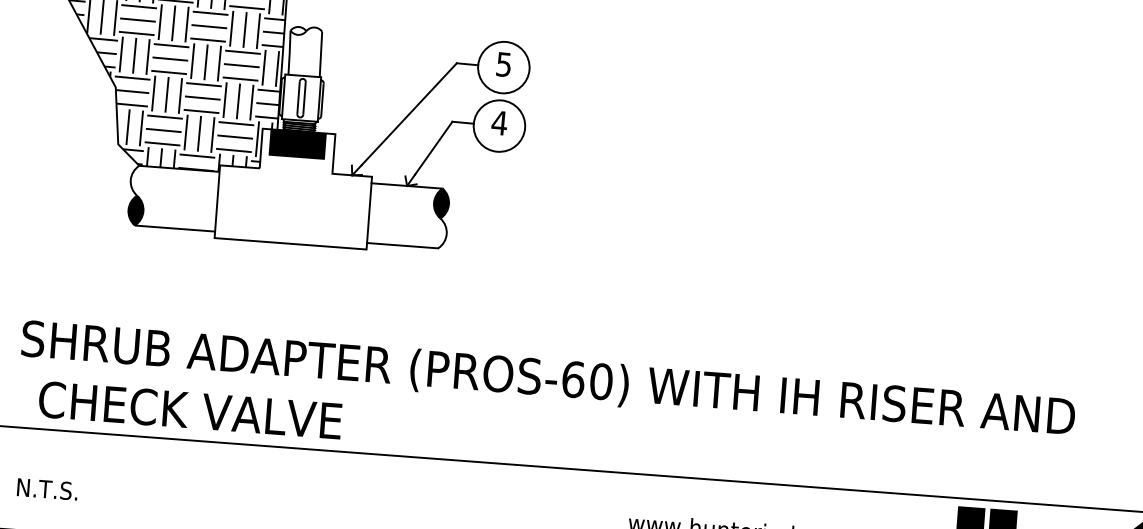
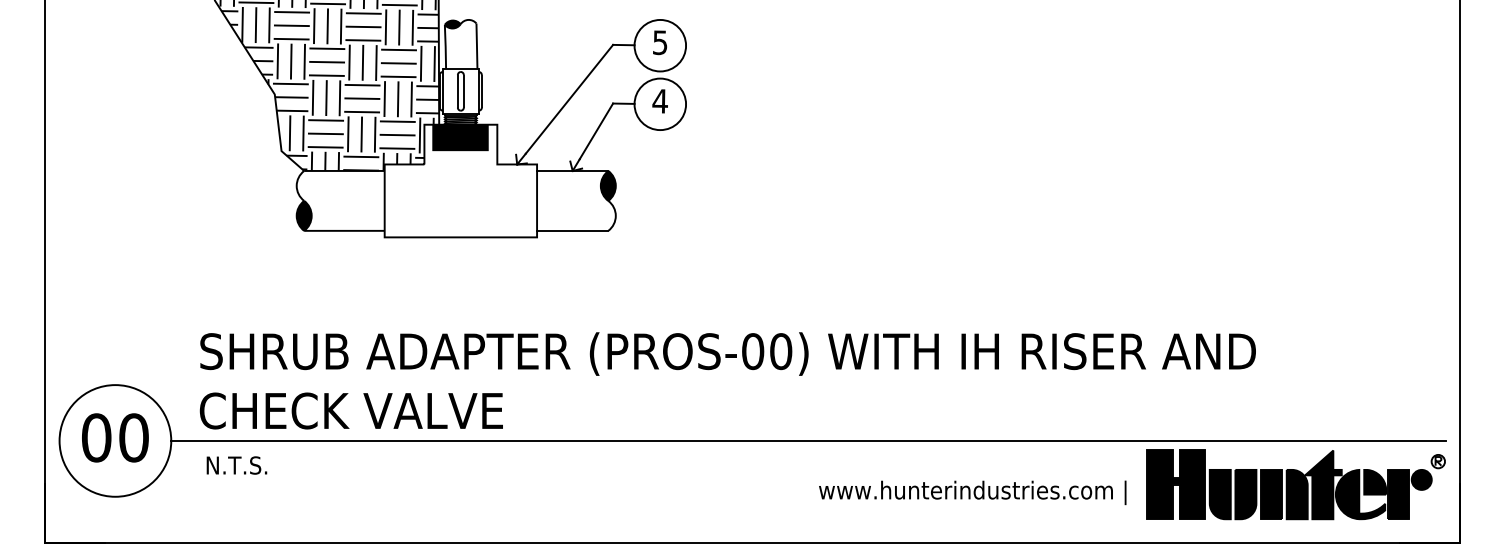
fill: (298, 30) -> (452, 24), added
text: (573, 379) -> (753, 351), (PROS-60) -> (PROS-00)
text: (189, 409) -> (350, 410), moved
text: (47, 489) -> (236, 465), moved

